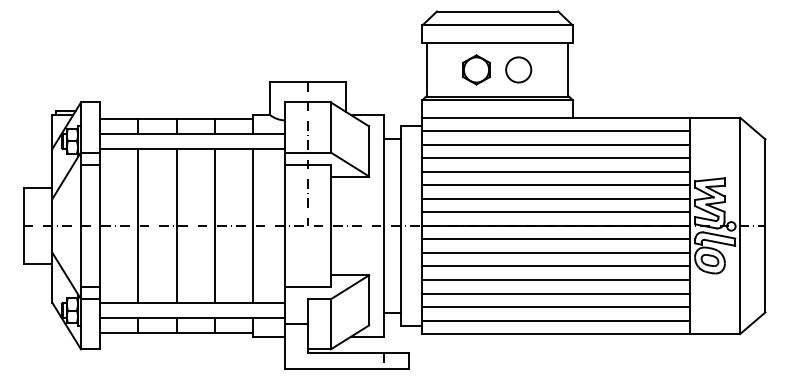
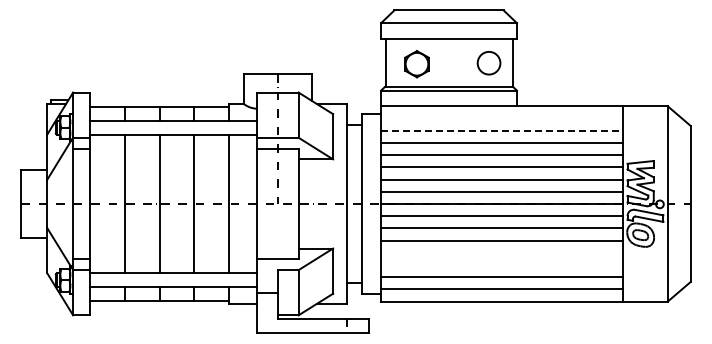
part: (475, 70) -> (416, 64), moved
circle: (518, 70) -> (488, 63), moved
line: (556, 131) -> (502, 118), removed
line: (556, 144) -> (502, 130), solid -> dashed
line: (556, 279) -> (502, 252), removed
line: (556, 293) -> (502, 264), removed

